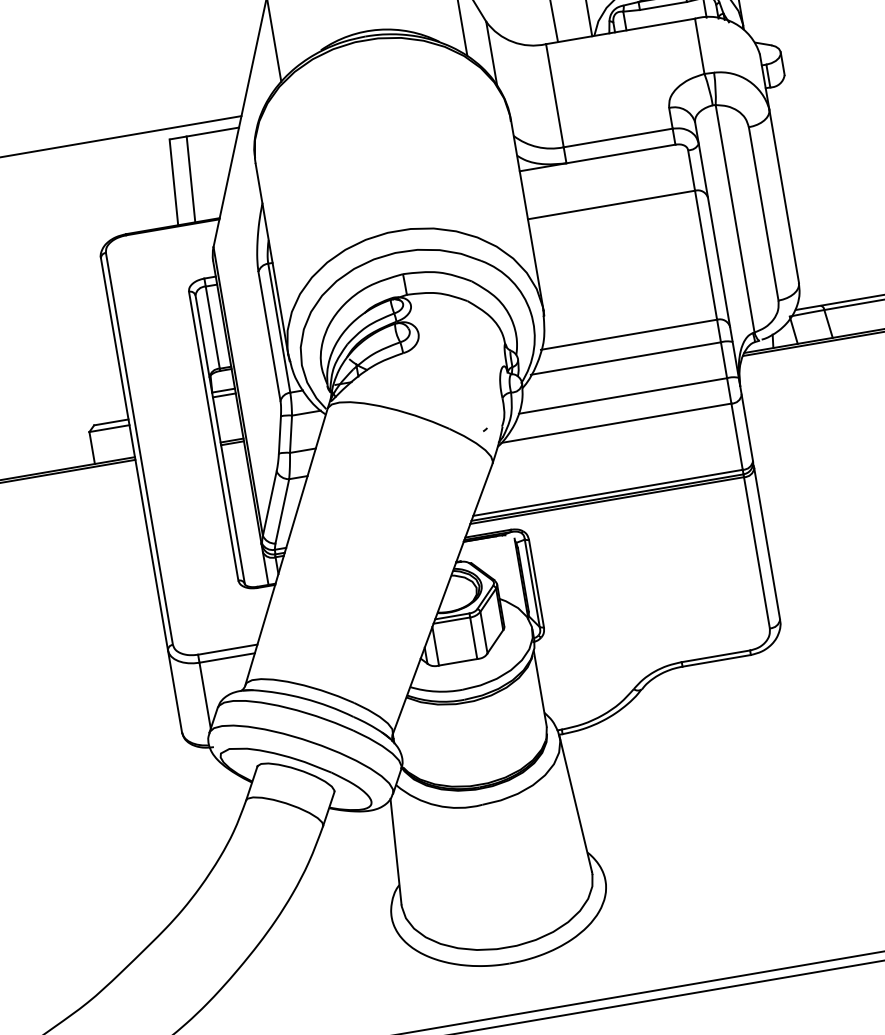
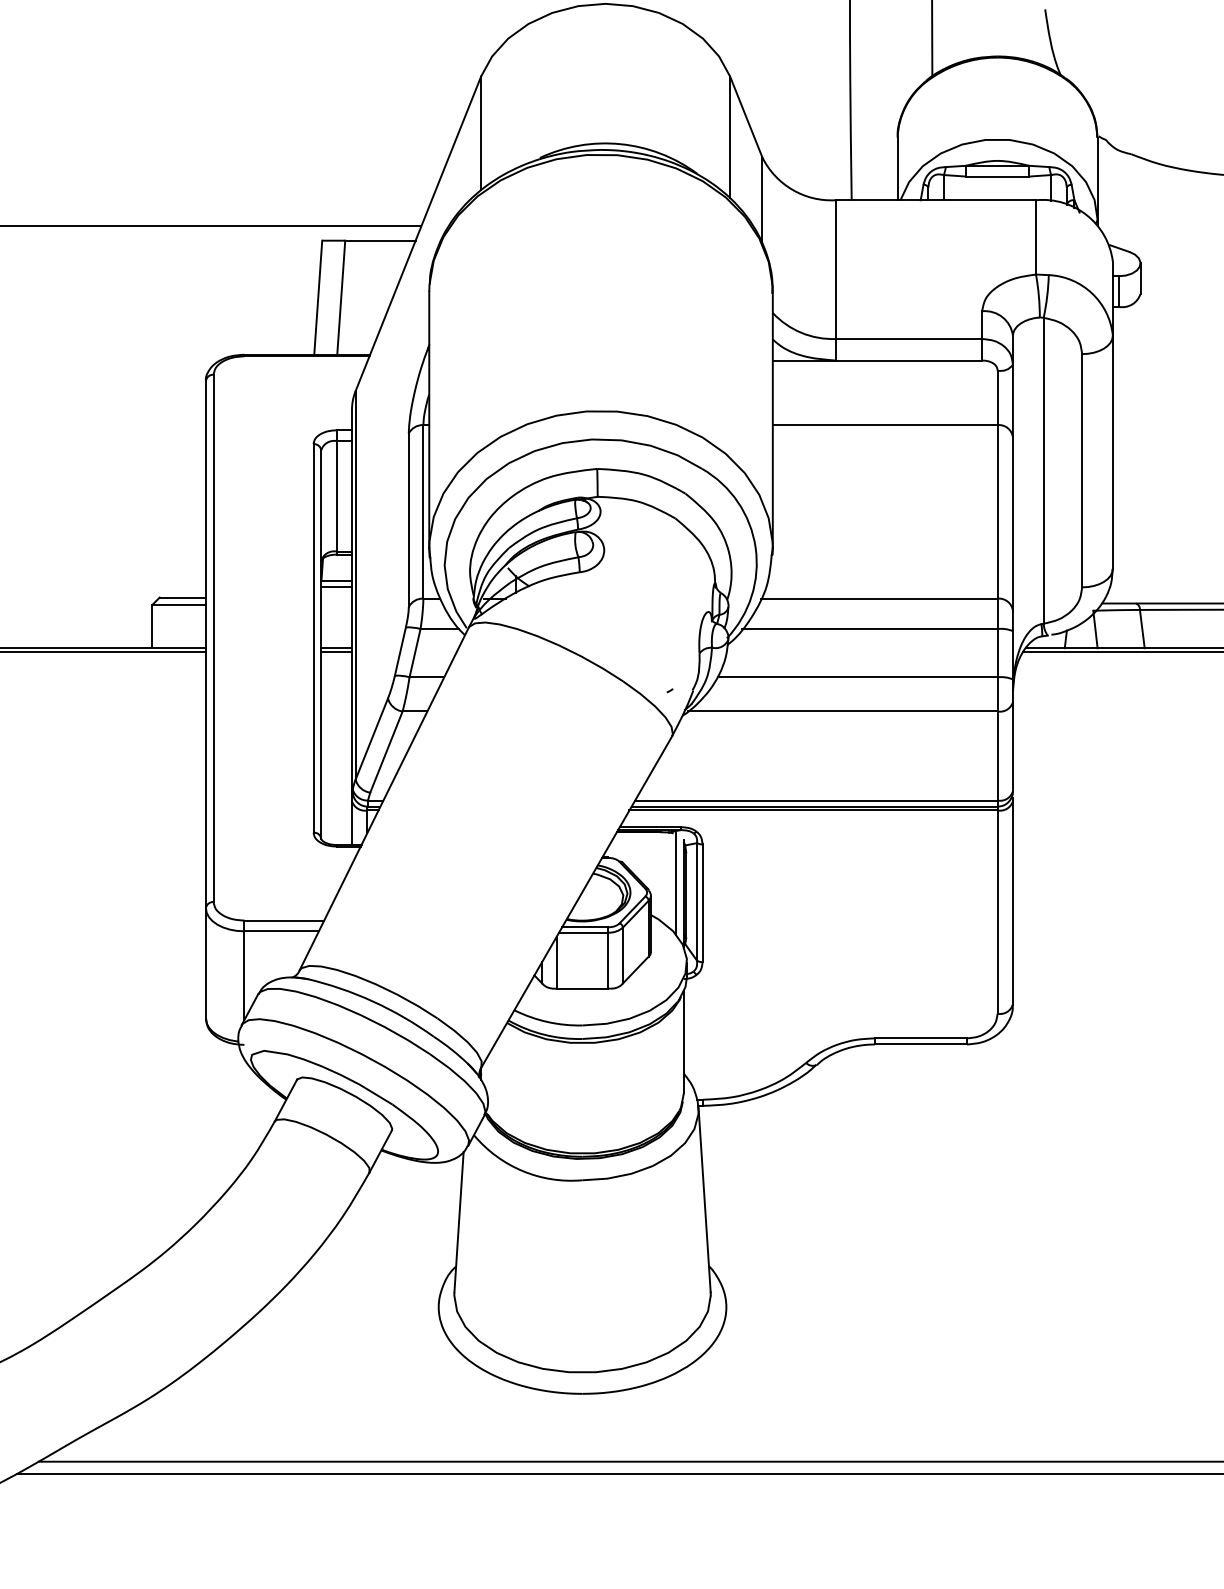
line: (514, 572) -> (676, 883), added

